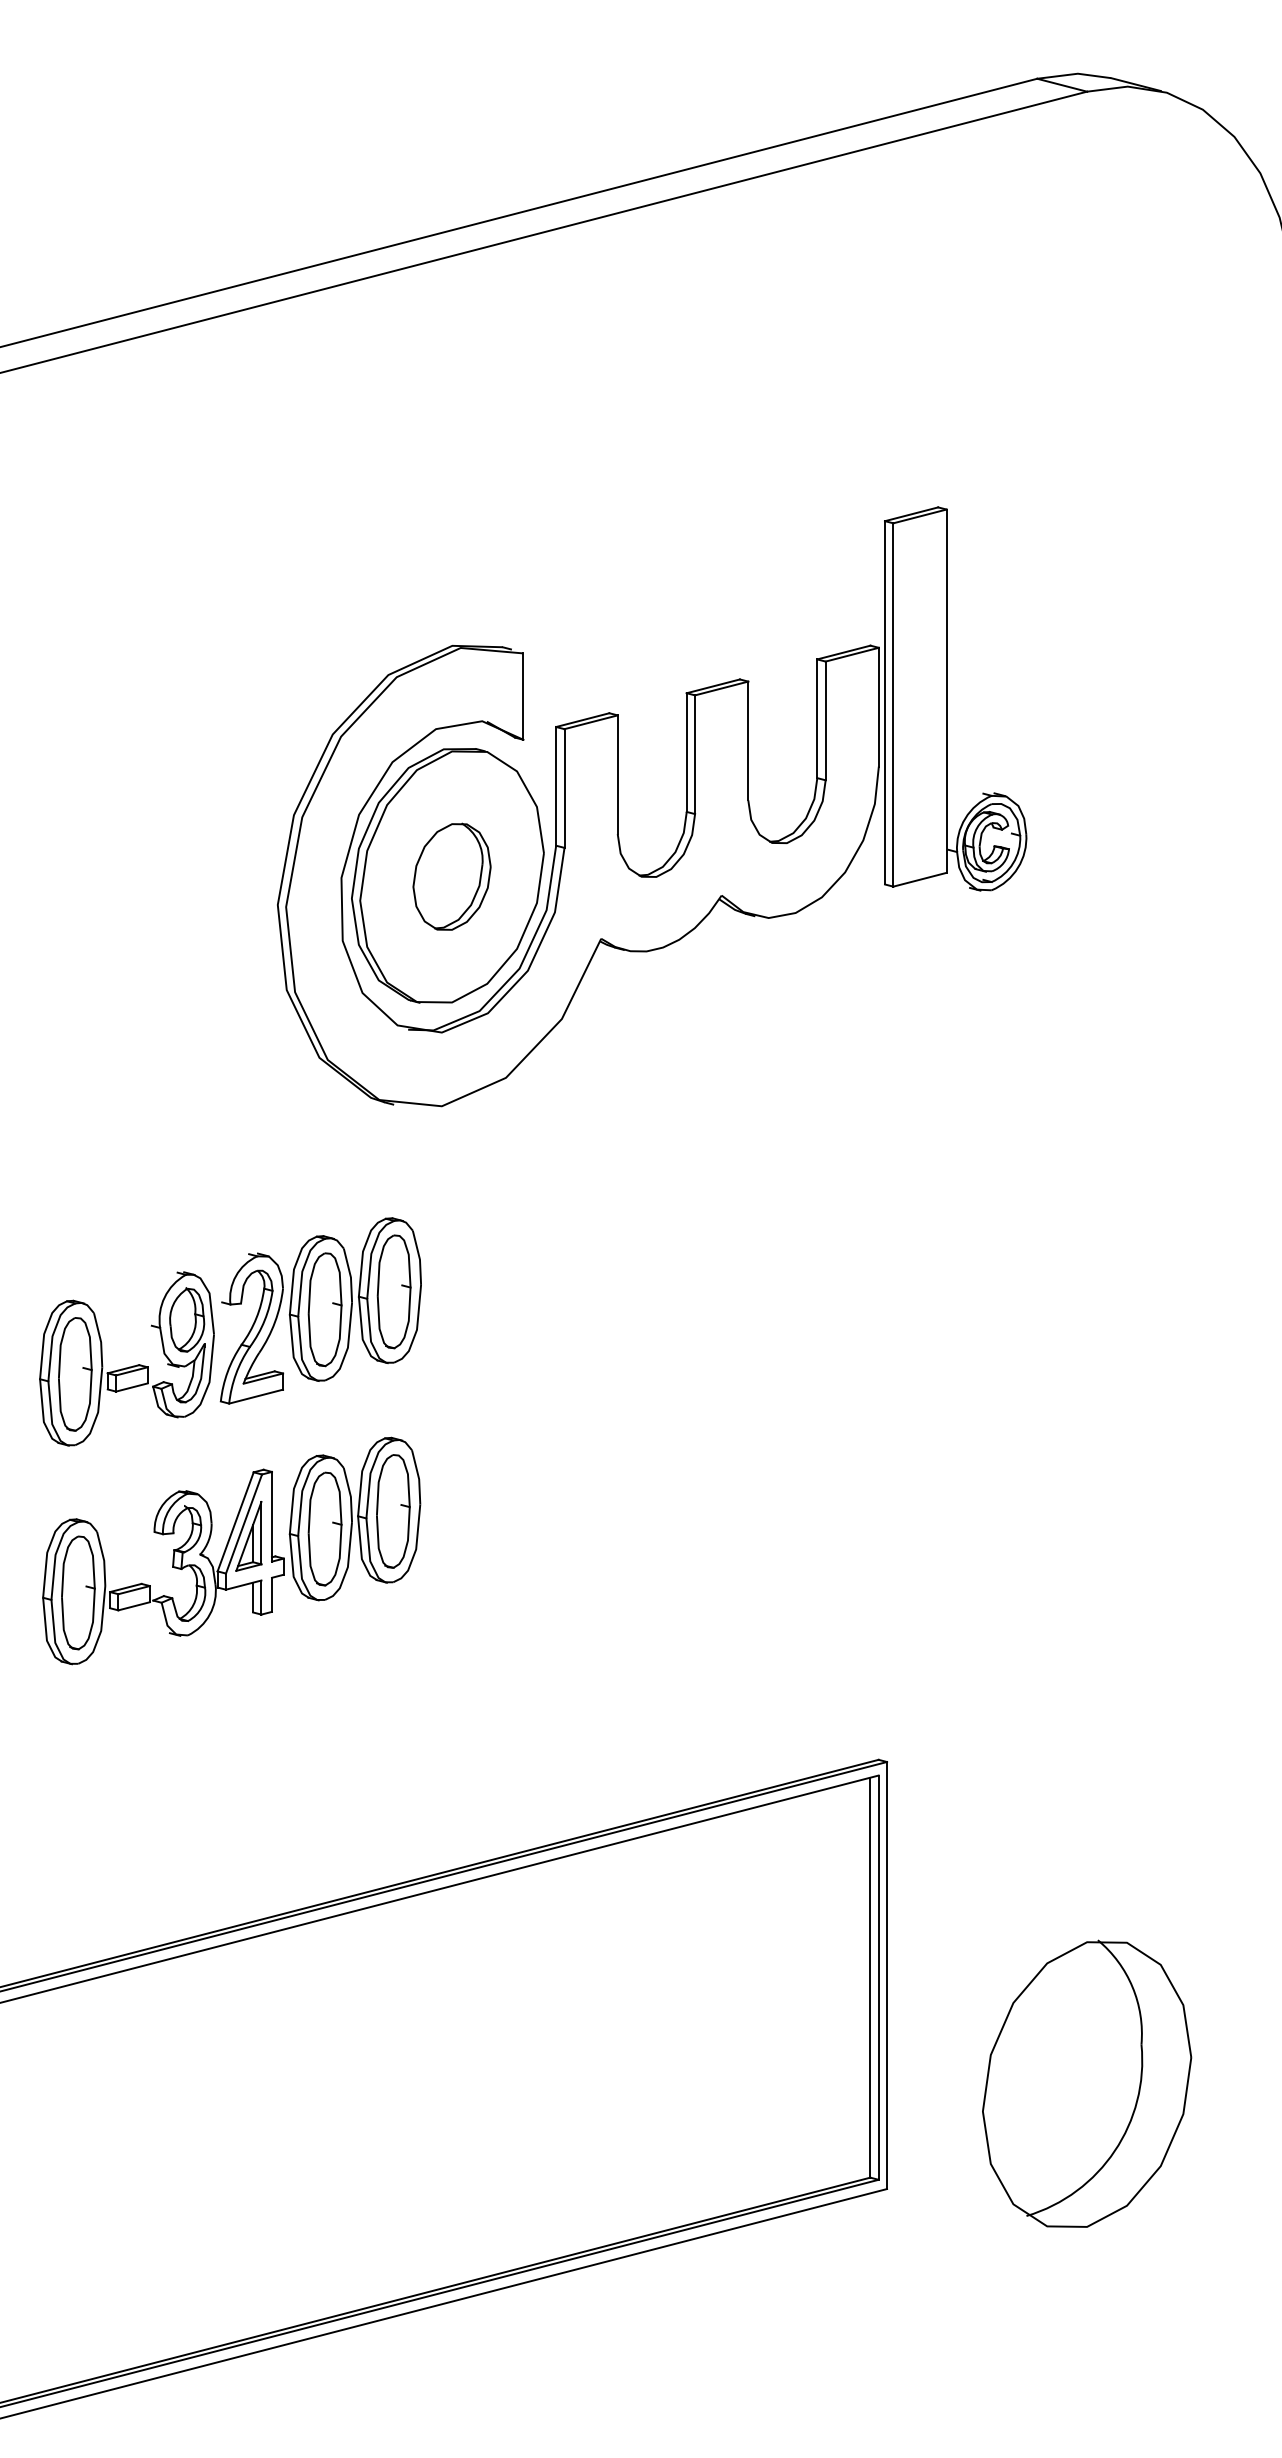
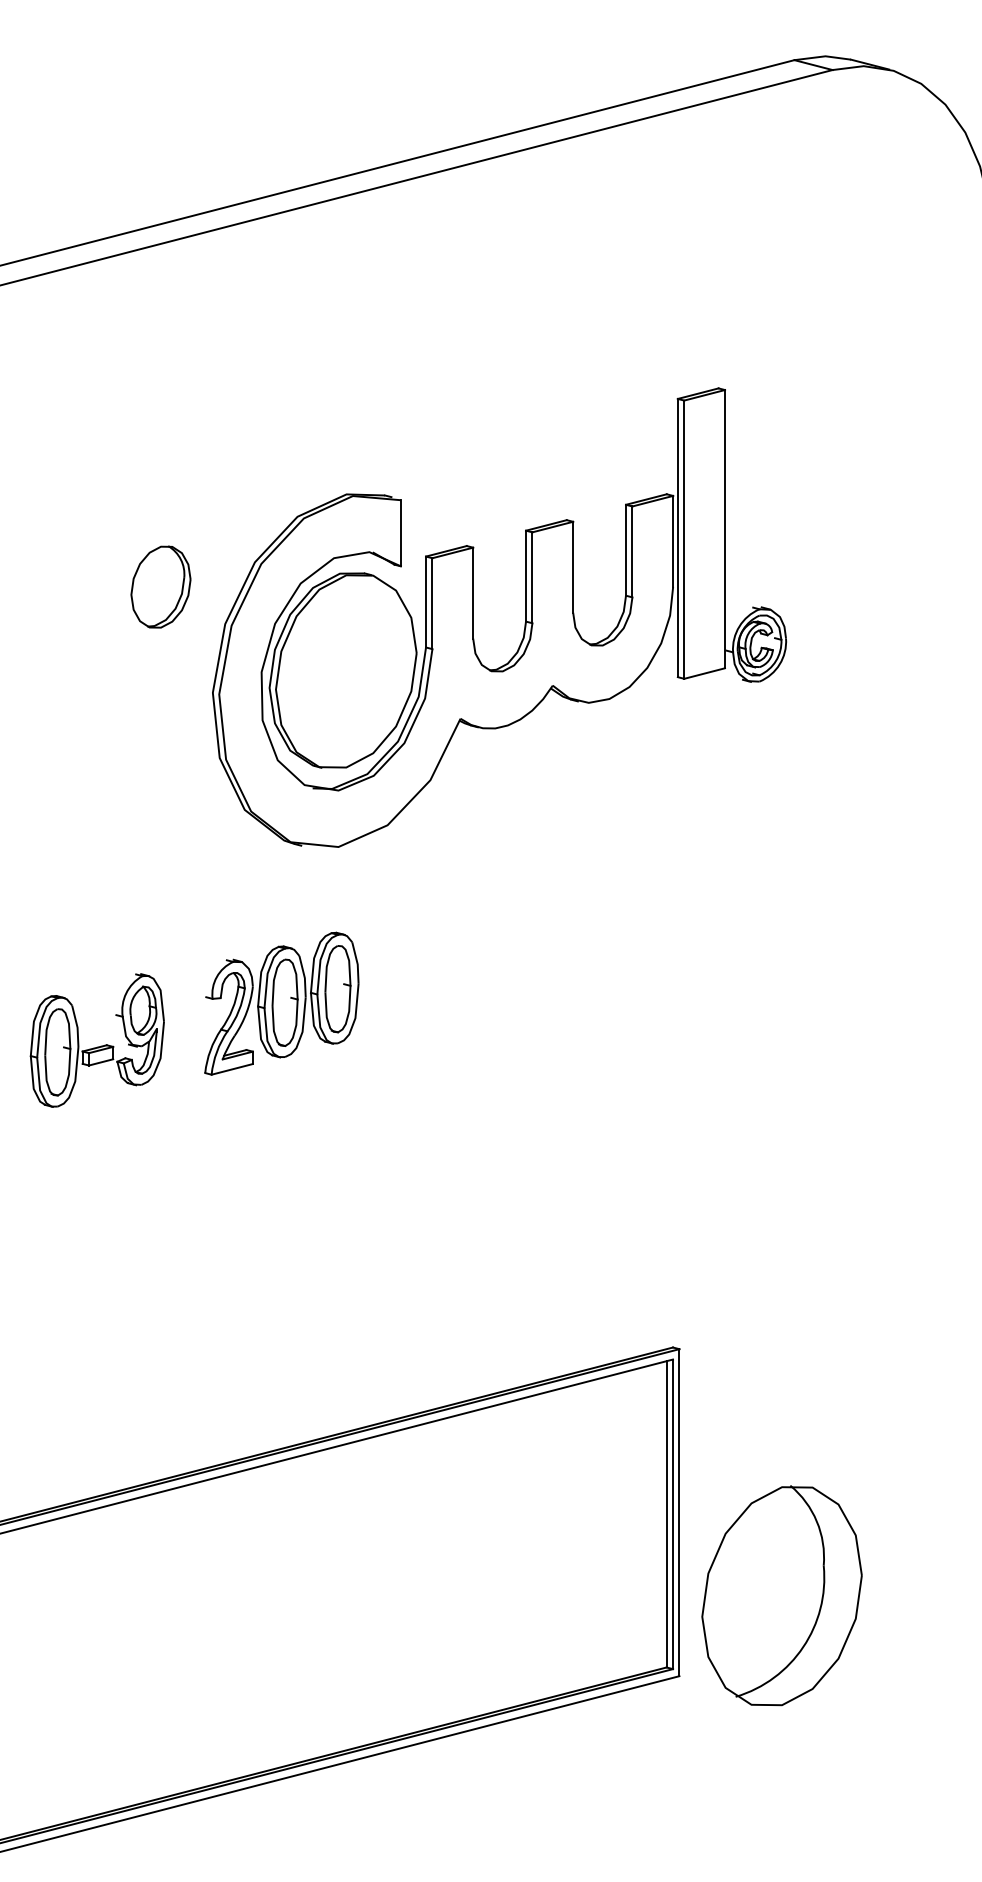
part: (451, 876) -> (160, 586), moved
part: (320, 1310) -> (281, 1003), moved
part: (231, 1550) -> (177, 1187), removed
part: (1087, 2083) -> (782, 1595), moved

